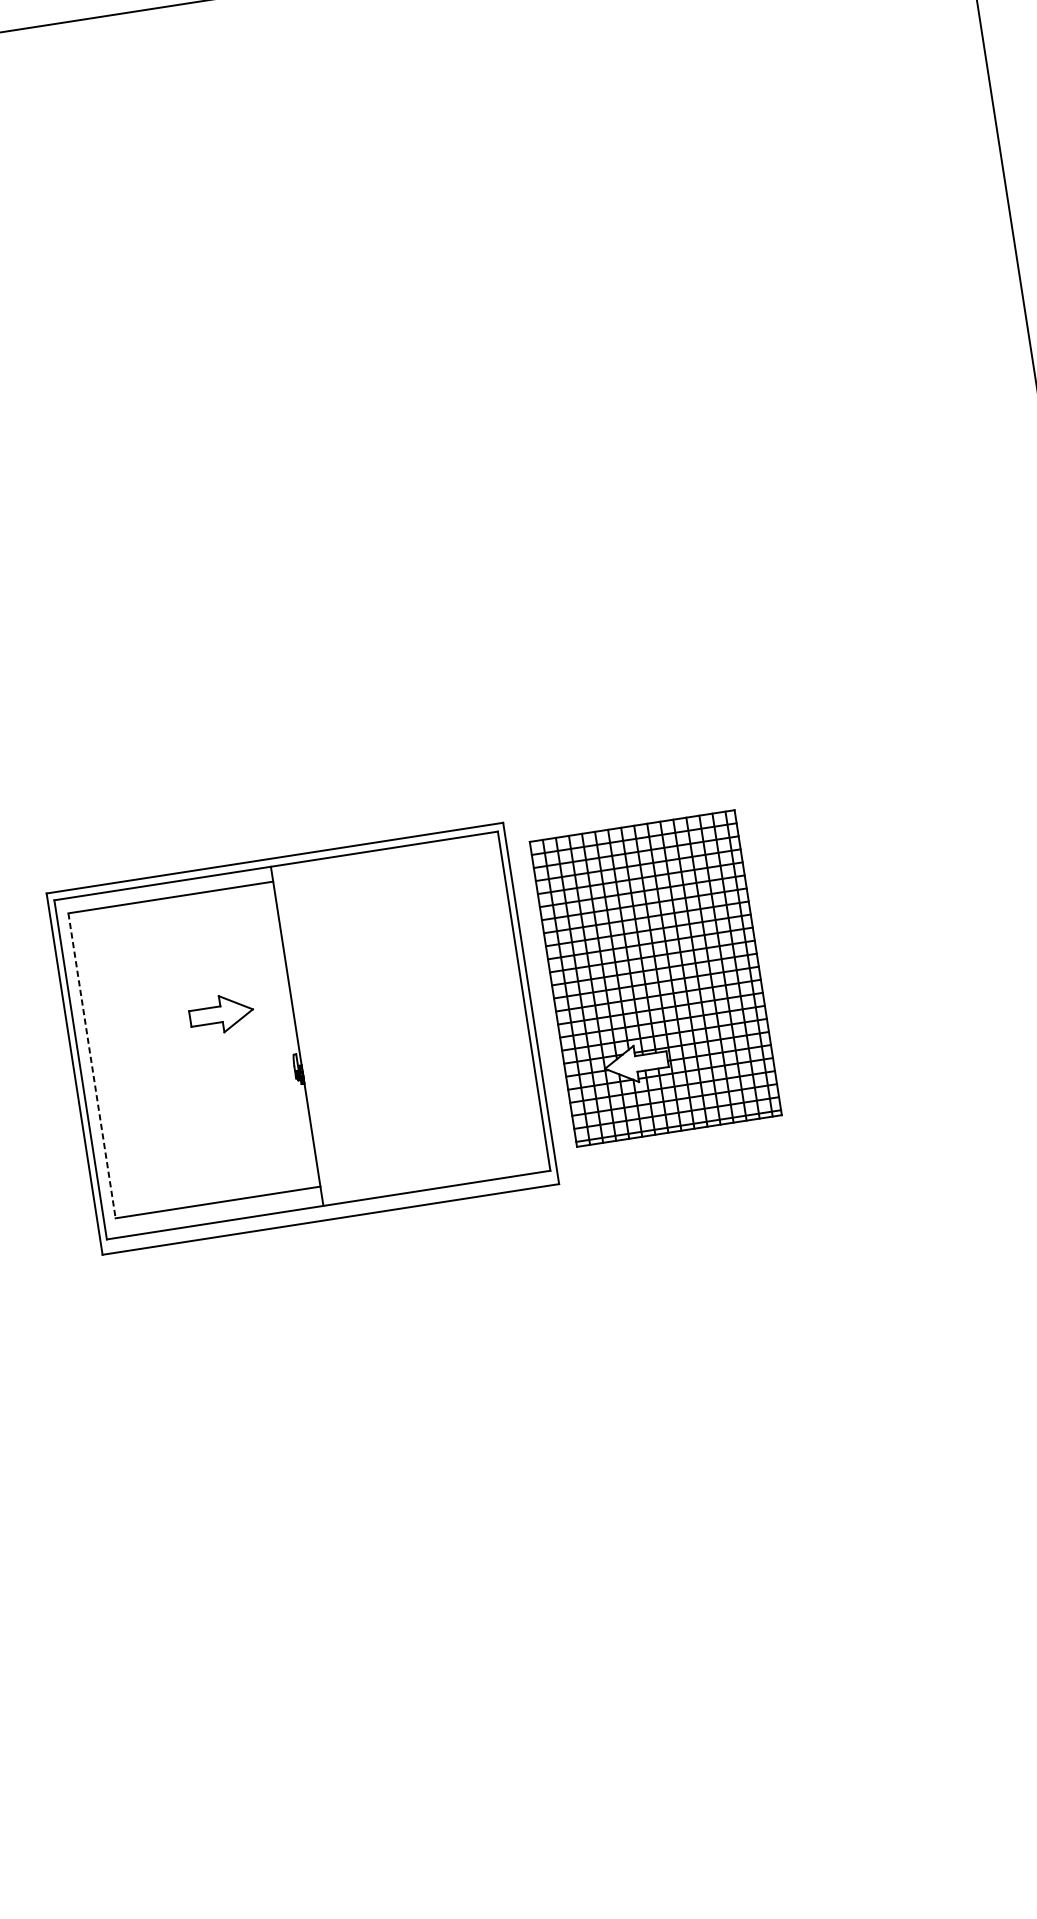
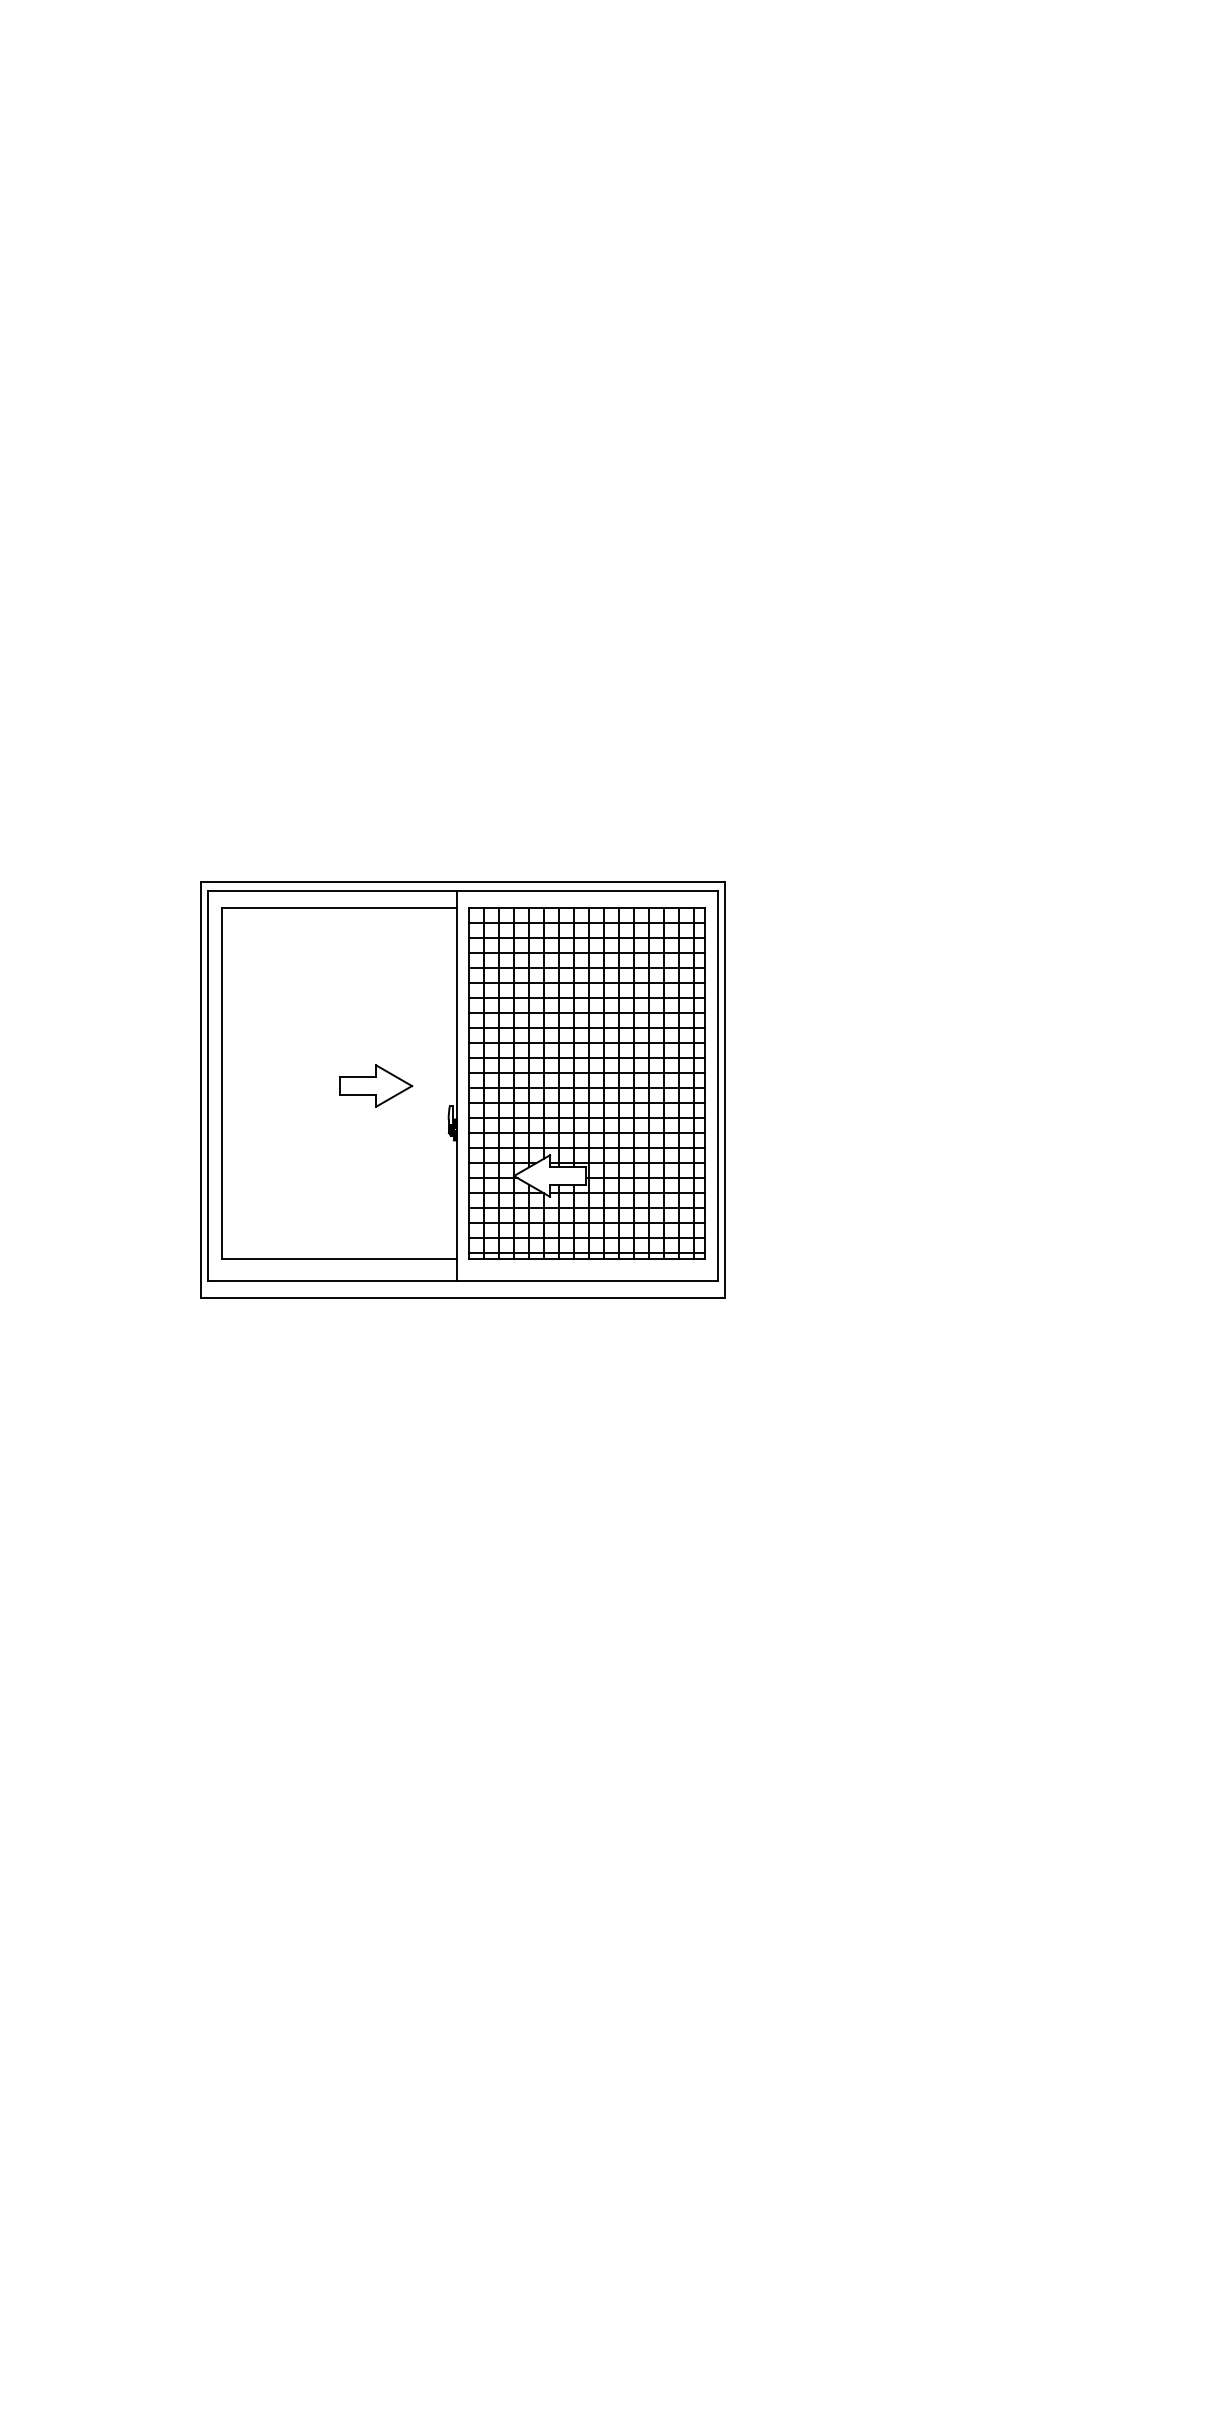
part: (655, 978) -> (586, 1083), moved
part: (221, 1013) -> (376, 1085), moved
line: (92, 1066) -> (221, 1084), dashed -> solid

